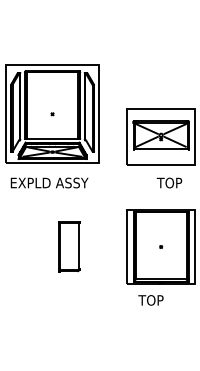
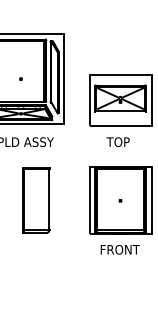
text: (169, 182) -> (118, 141), moved
part: (69, 246) -> (36, 200), size x1.43
text: (160, 300) -> (119, 249), TOP -> FRONT

